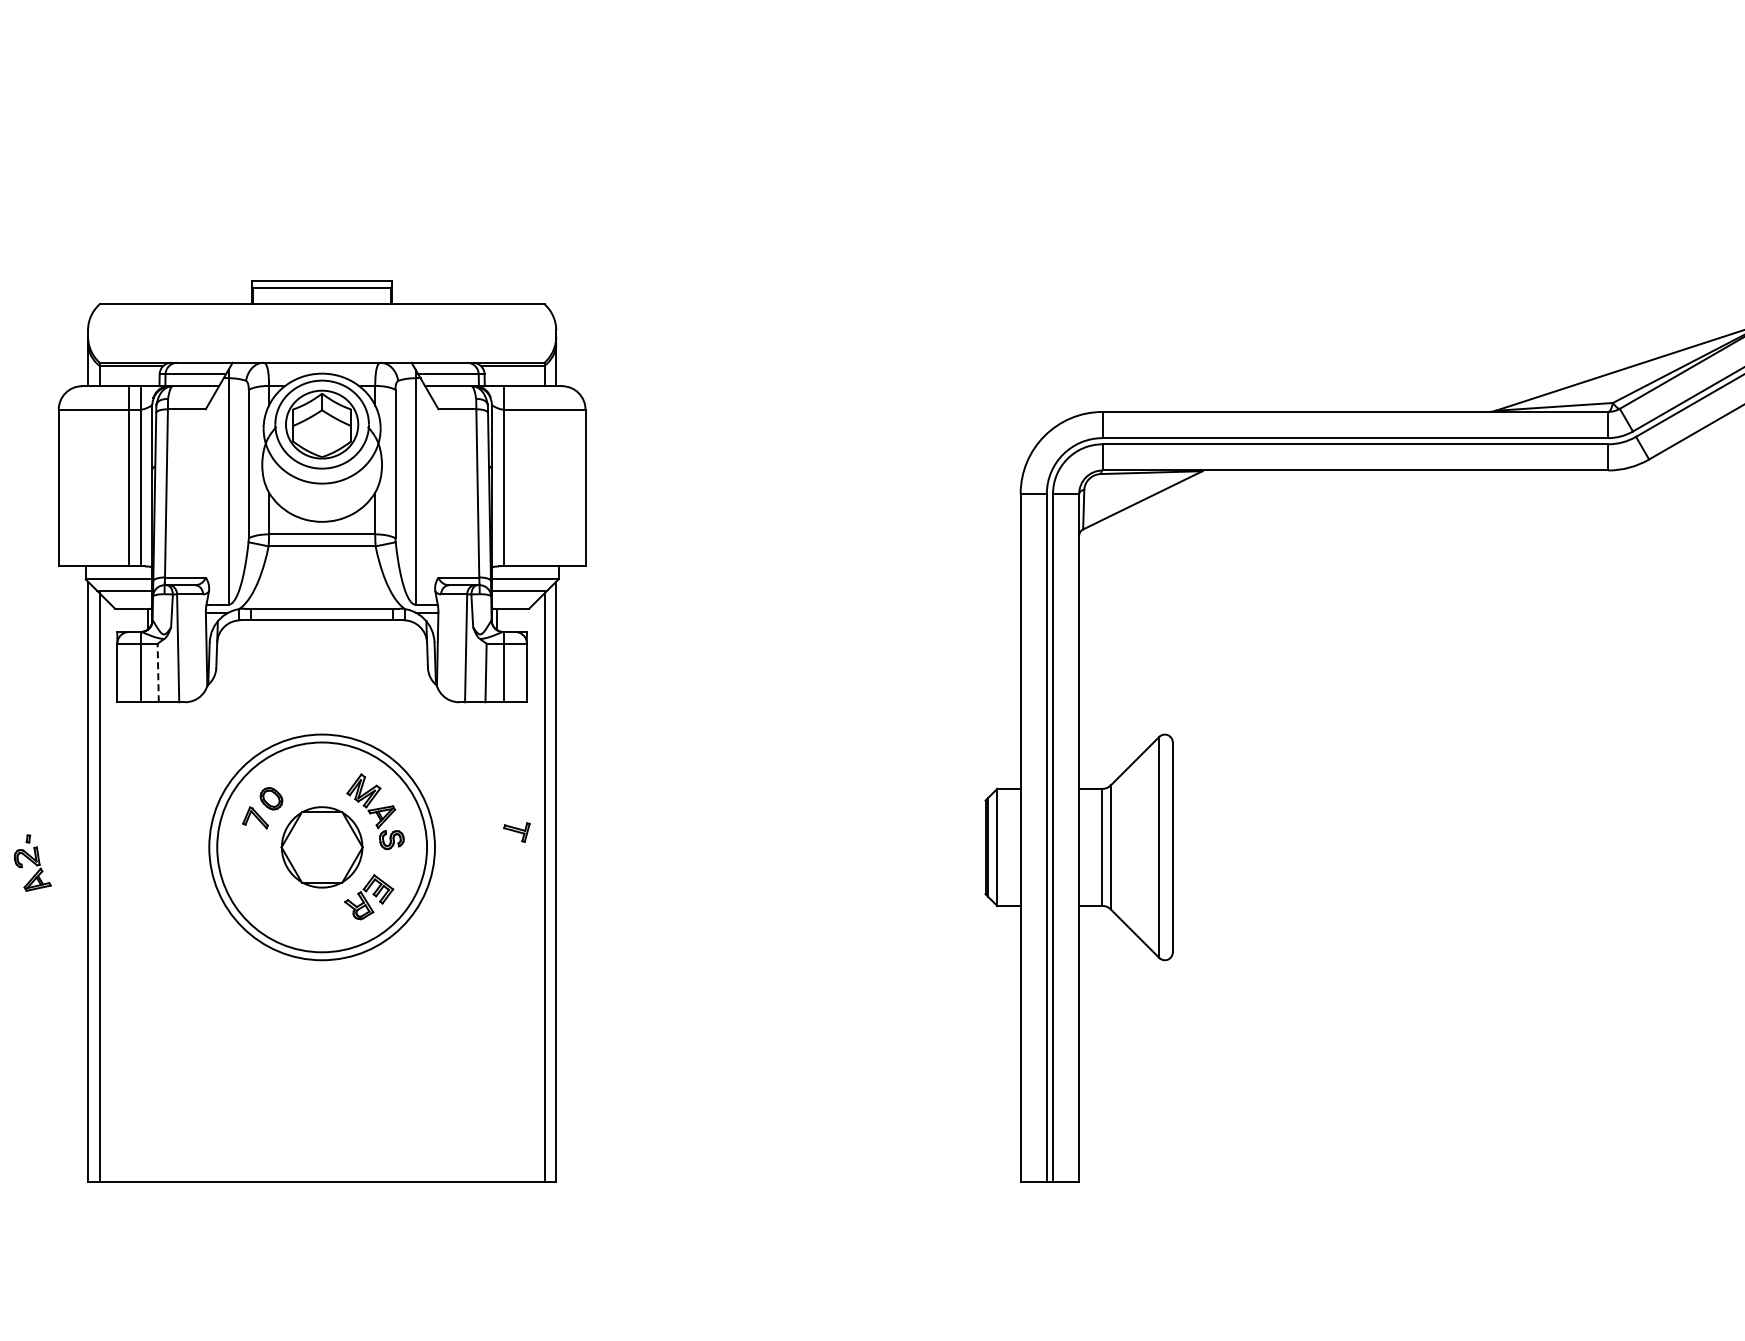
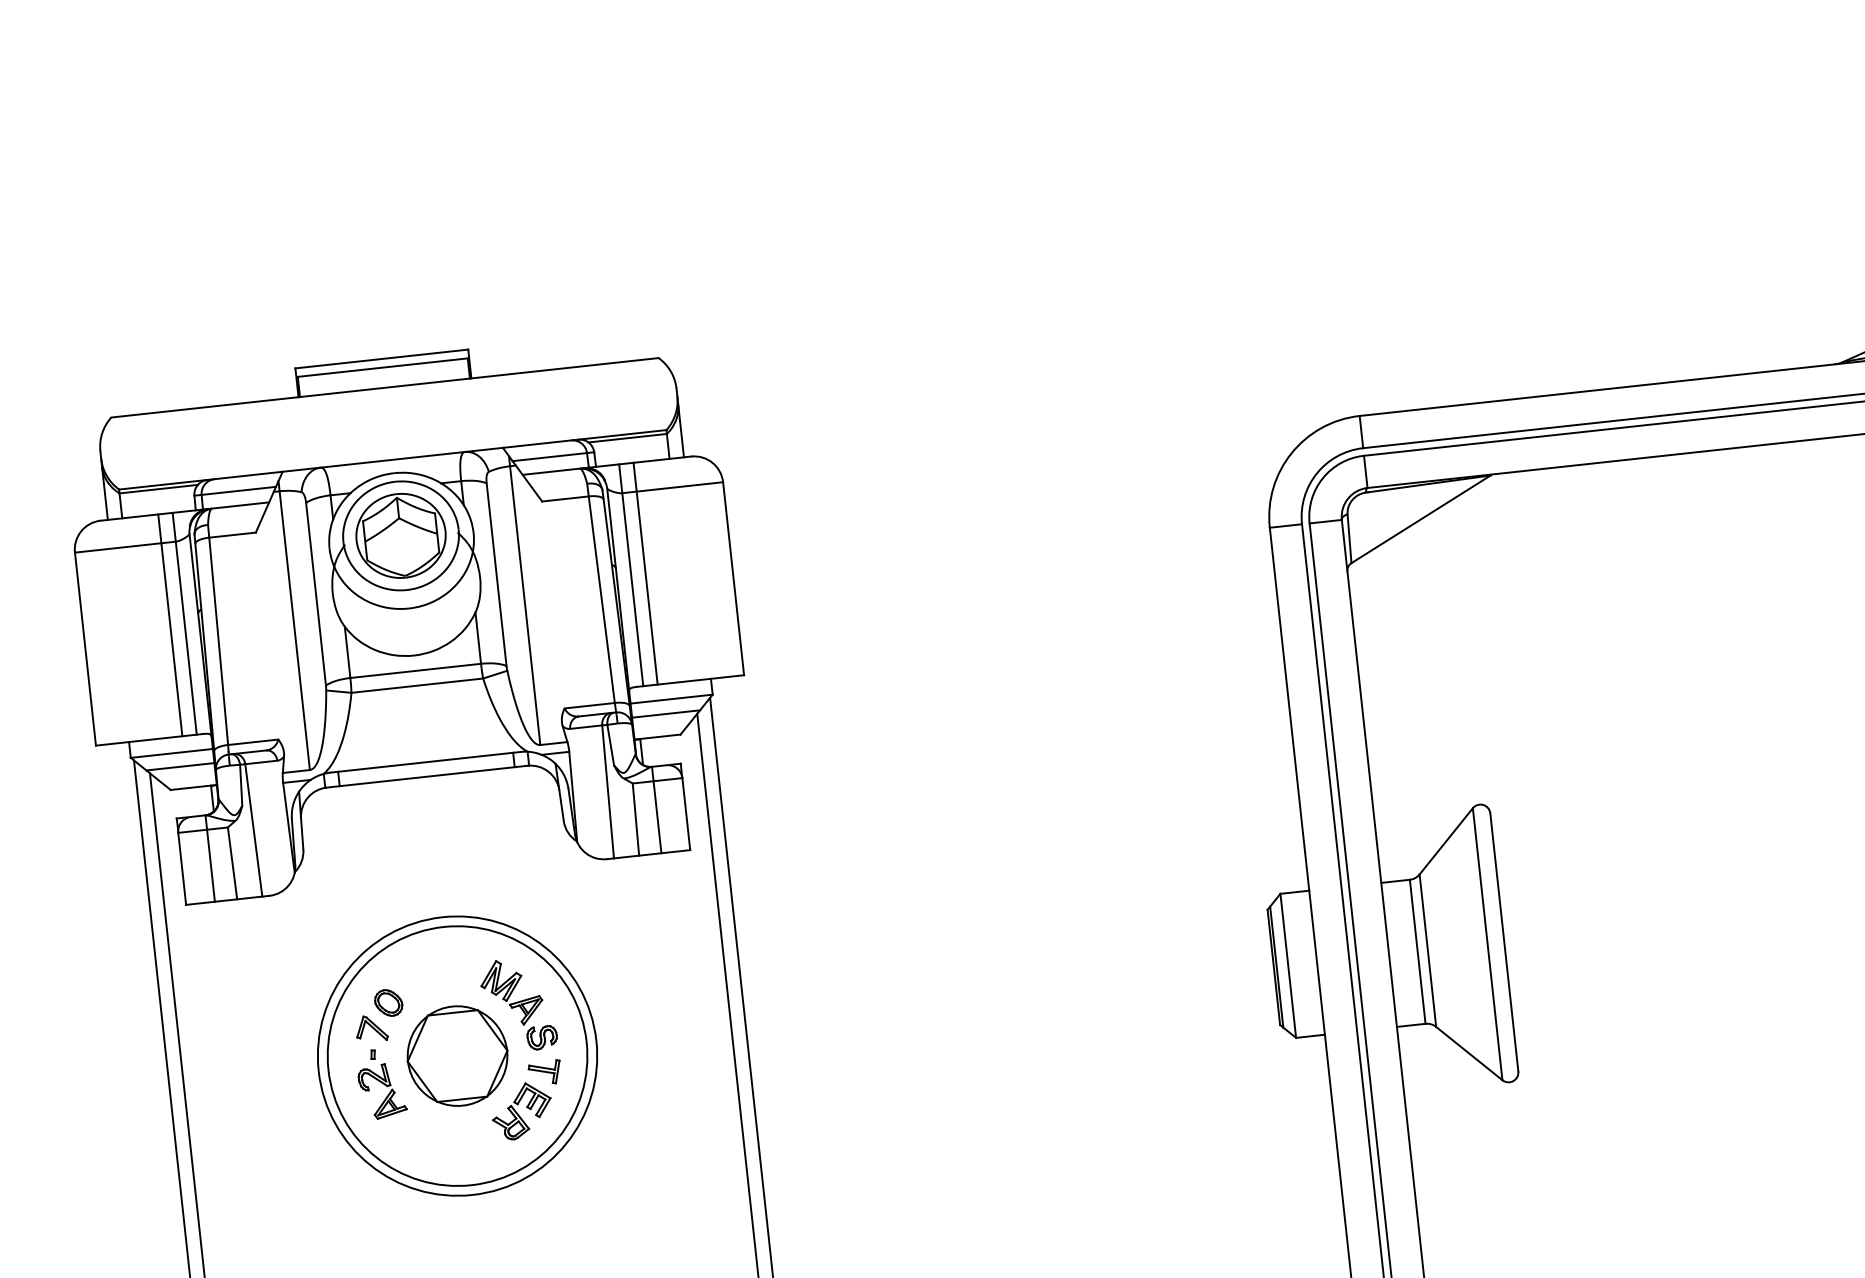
line: (515, 476) -> (645, 573), added
line: (158, 672) -> (232, 862), dashed -> solid
part: (516, 832) -> (544, 1072), moved
part: (32, 862) -> (381, 1083), moved

